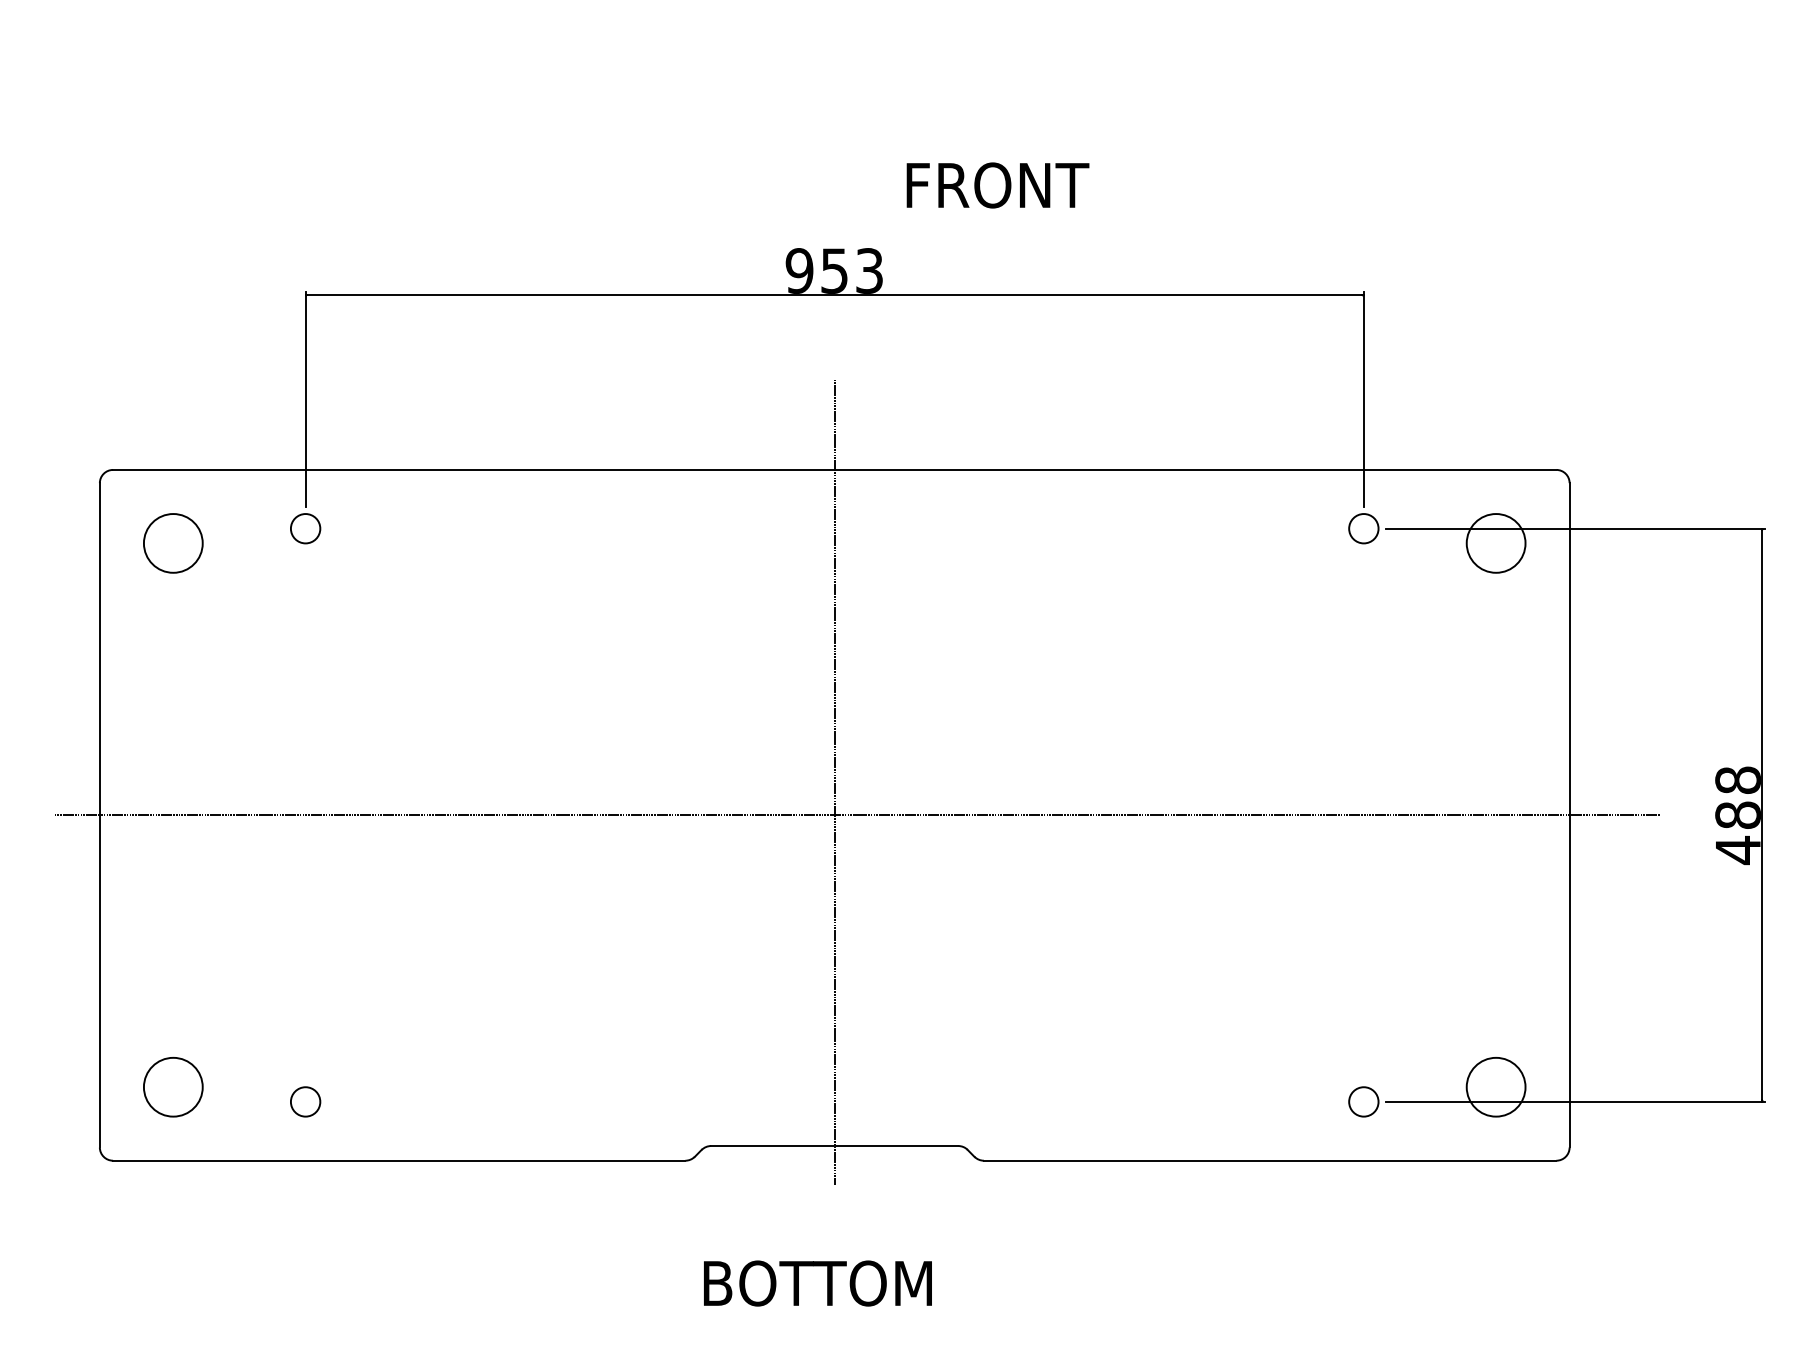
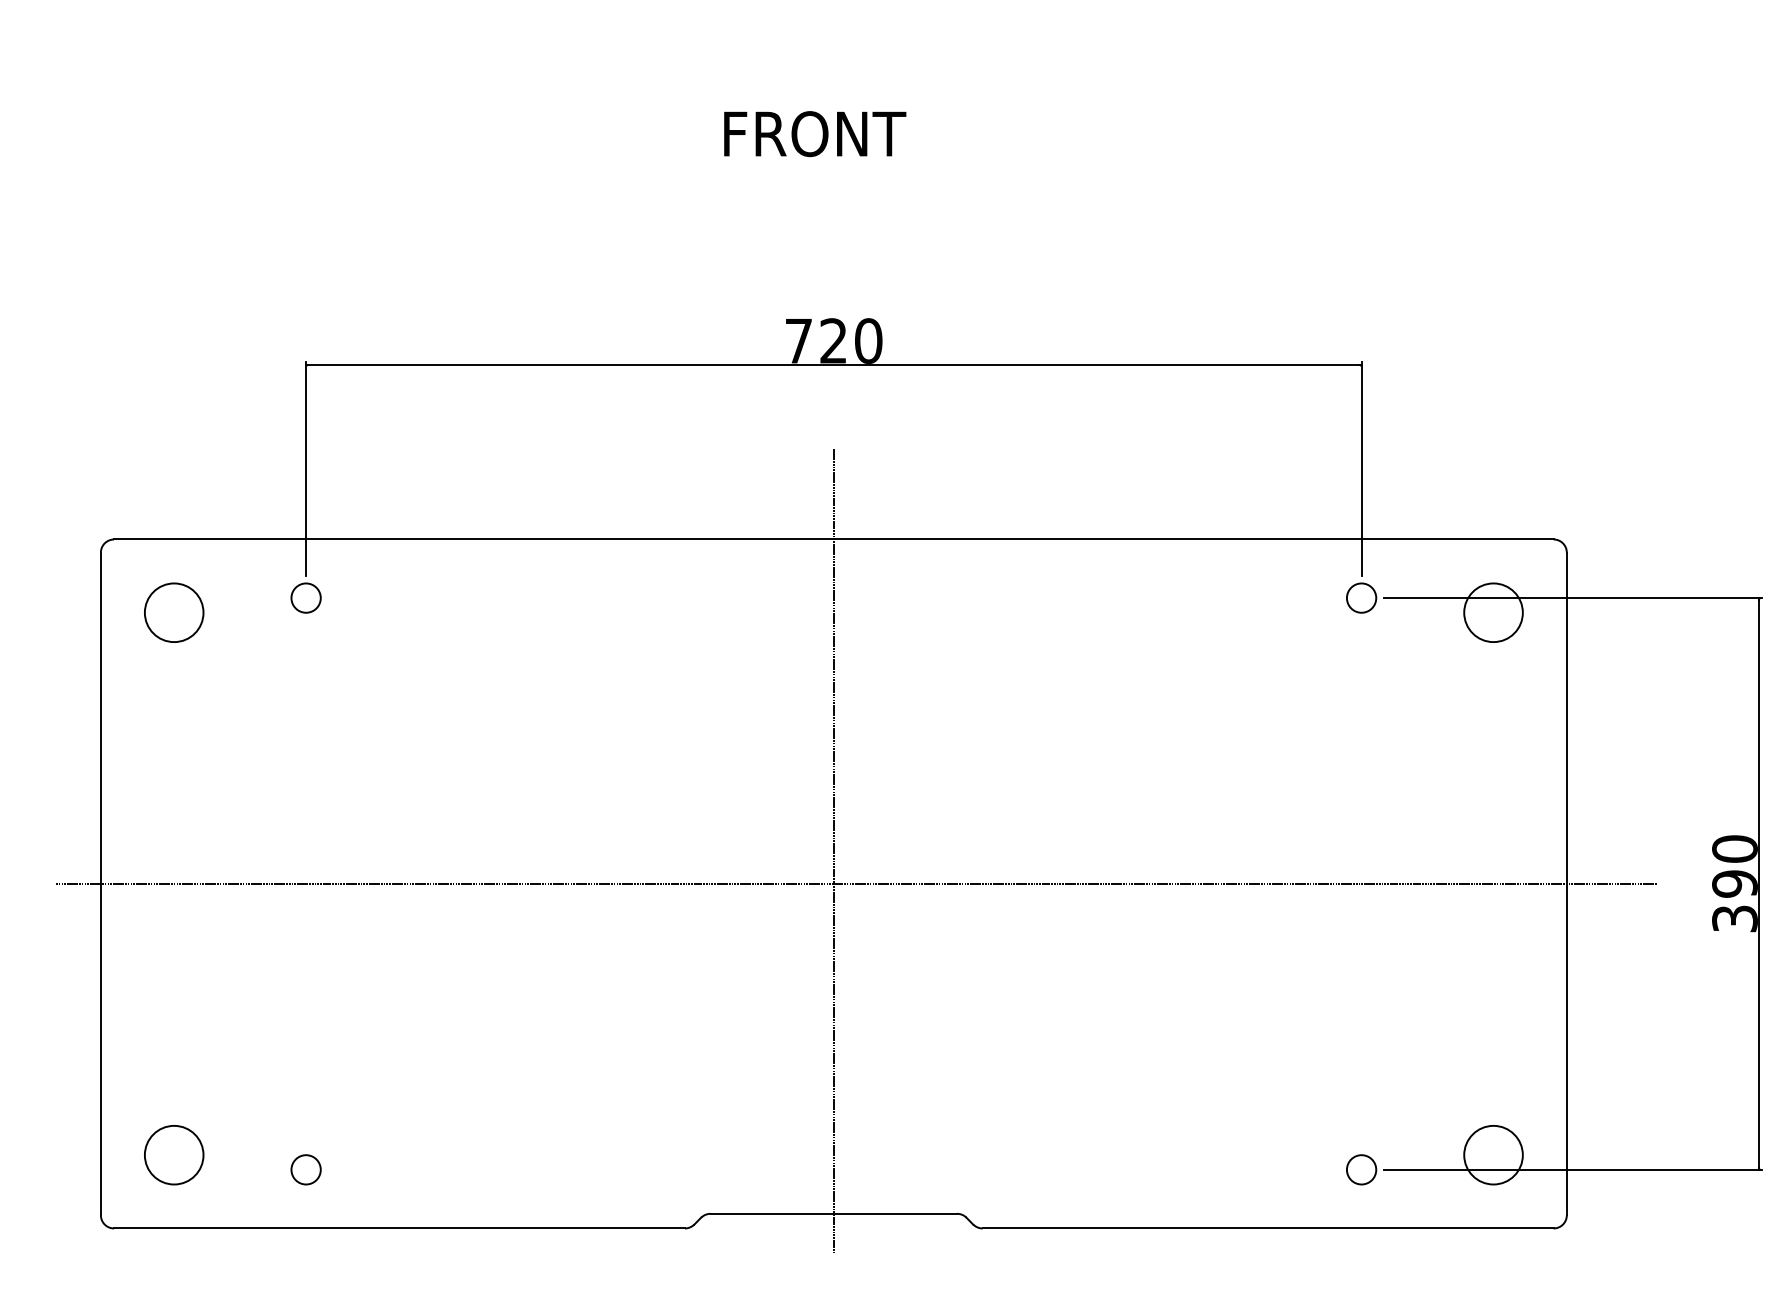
text: (997, 185) -> (814, 134), moved
text: (834, 270) -> (833, 340), 953 -> 720
text: (1737, 815) -> (1734, 884), 488 -> 390

